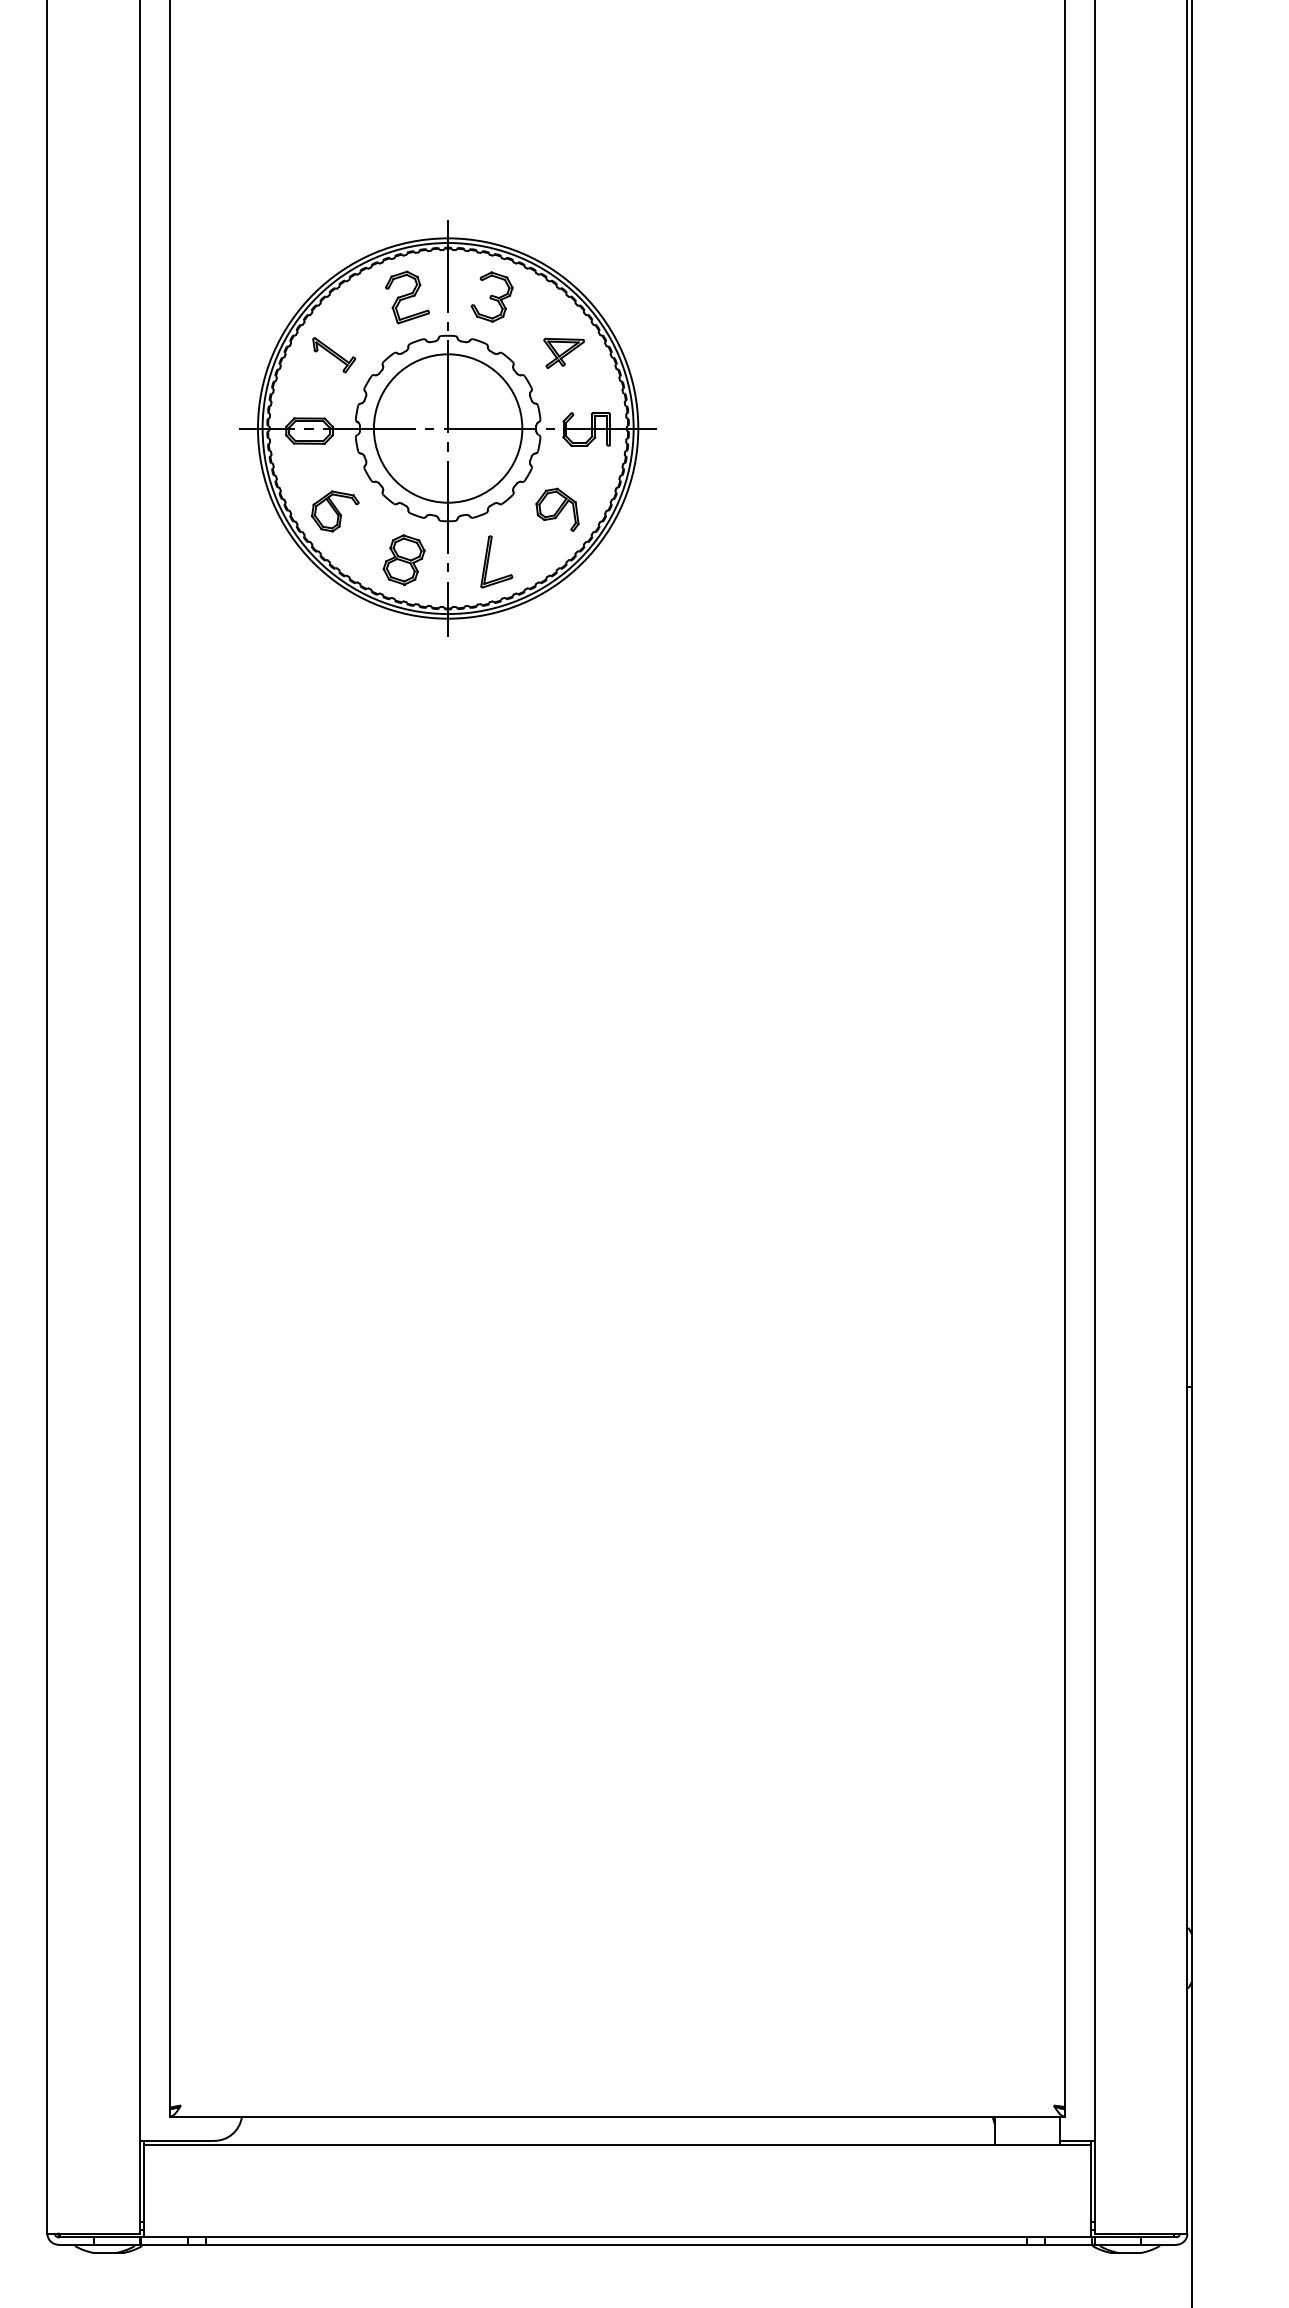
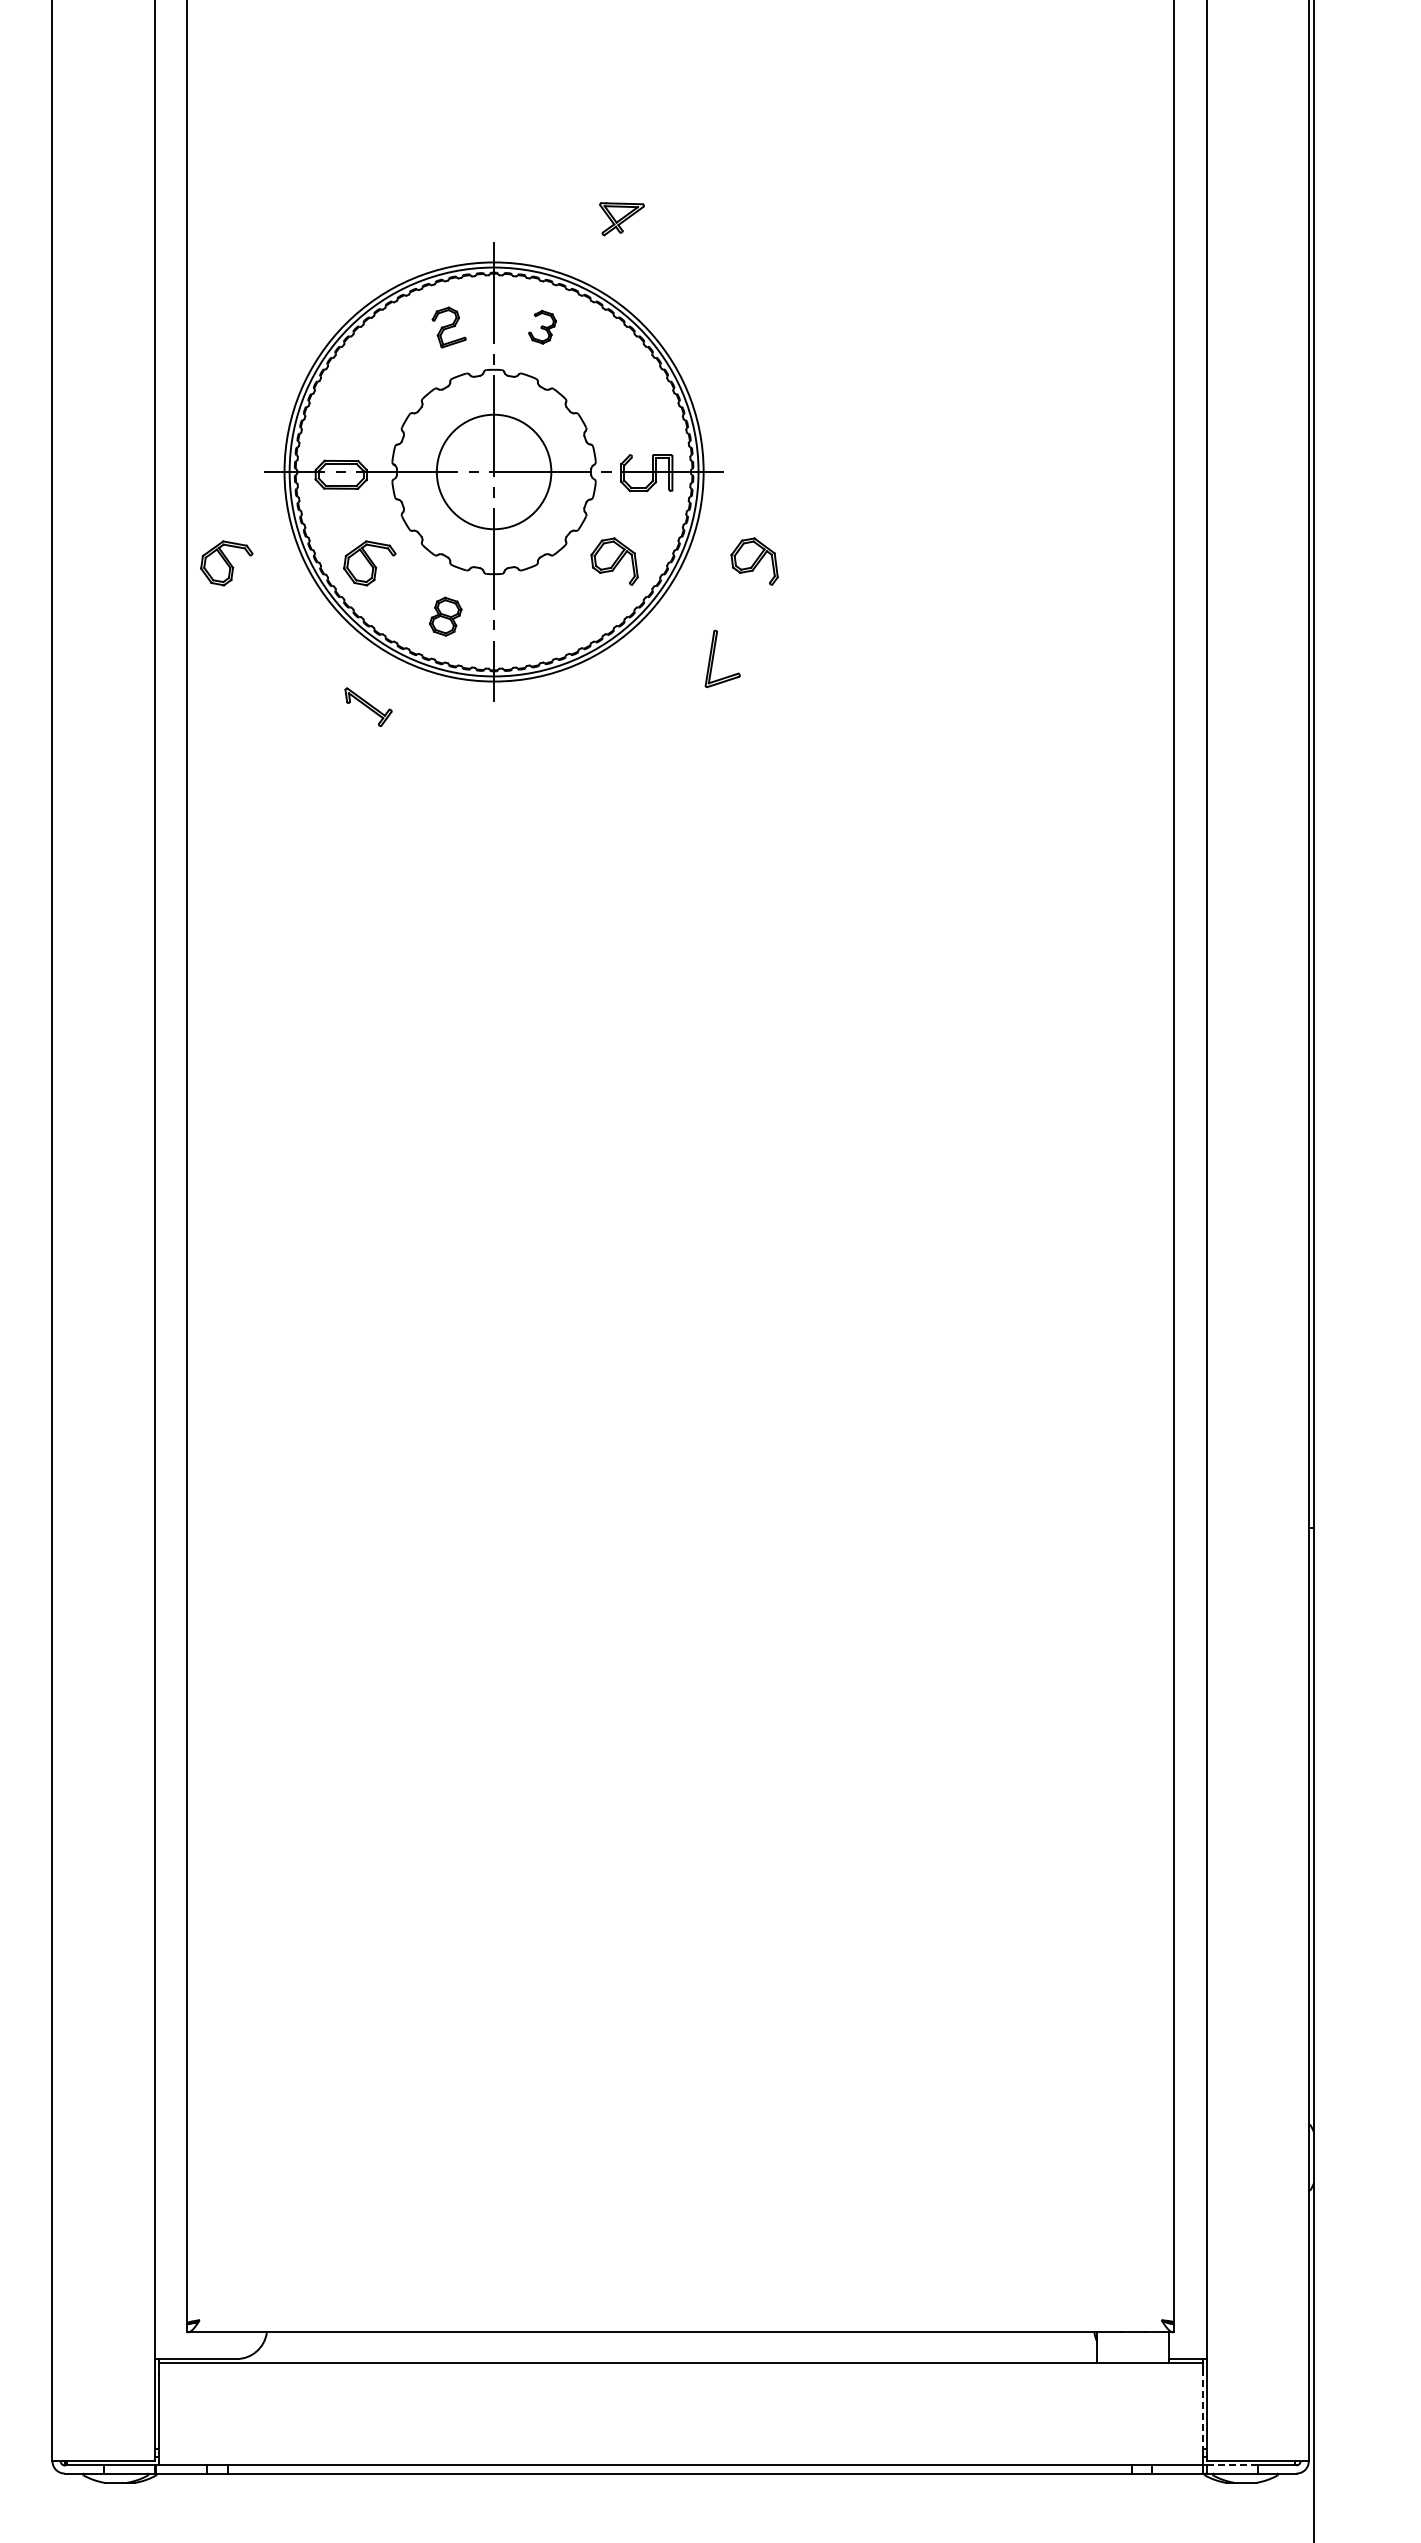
part: (406, 297) -> (448, 327), size x0.7
part: (492, 297) -> (542, 327), size x0.6
part: (563, 353) -> (621, 219), moved
part: (334, 354) -> (368, 706), moved
circle: (447, 428) -> (493, 471), size x0.7
part: (684, 509) -> (754, 561), added
part: (205, 511) -> (226, 563), added
part: (404, 559) -> (445, 616), size x0.7
part: (489, 559) -> (714, 656), moved
line: (1090, 2191) -> (1202, 2414), solid -> dashed
line: (1118, 2237) -> (1232, 2465), solid -> dashed

